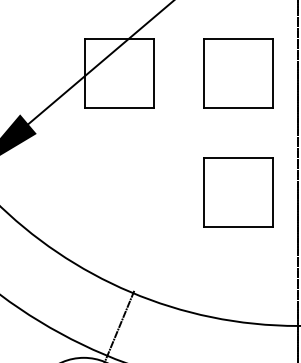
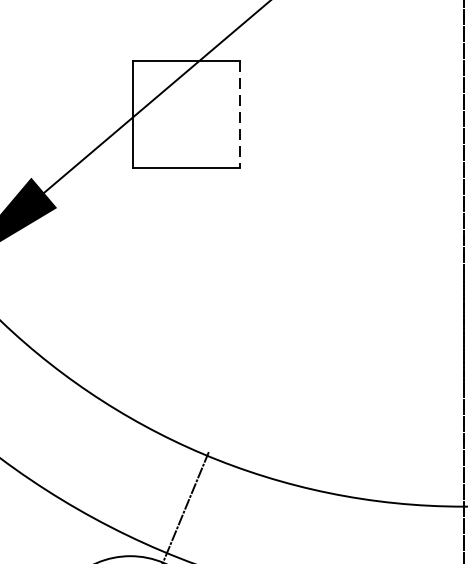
part: (238, 73) -> (370, 114), removed
line: (154, 74) -> (240, 115), solid -> dashed
part: (238, 192) -> (370, 299), removed

